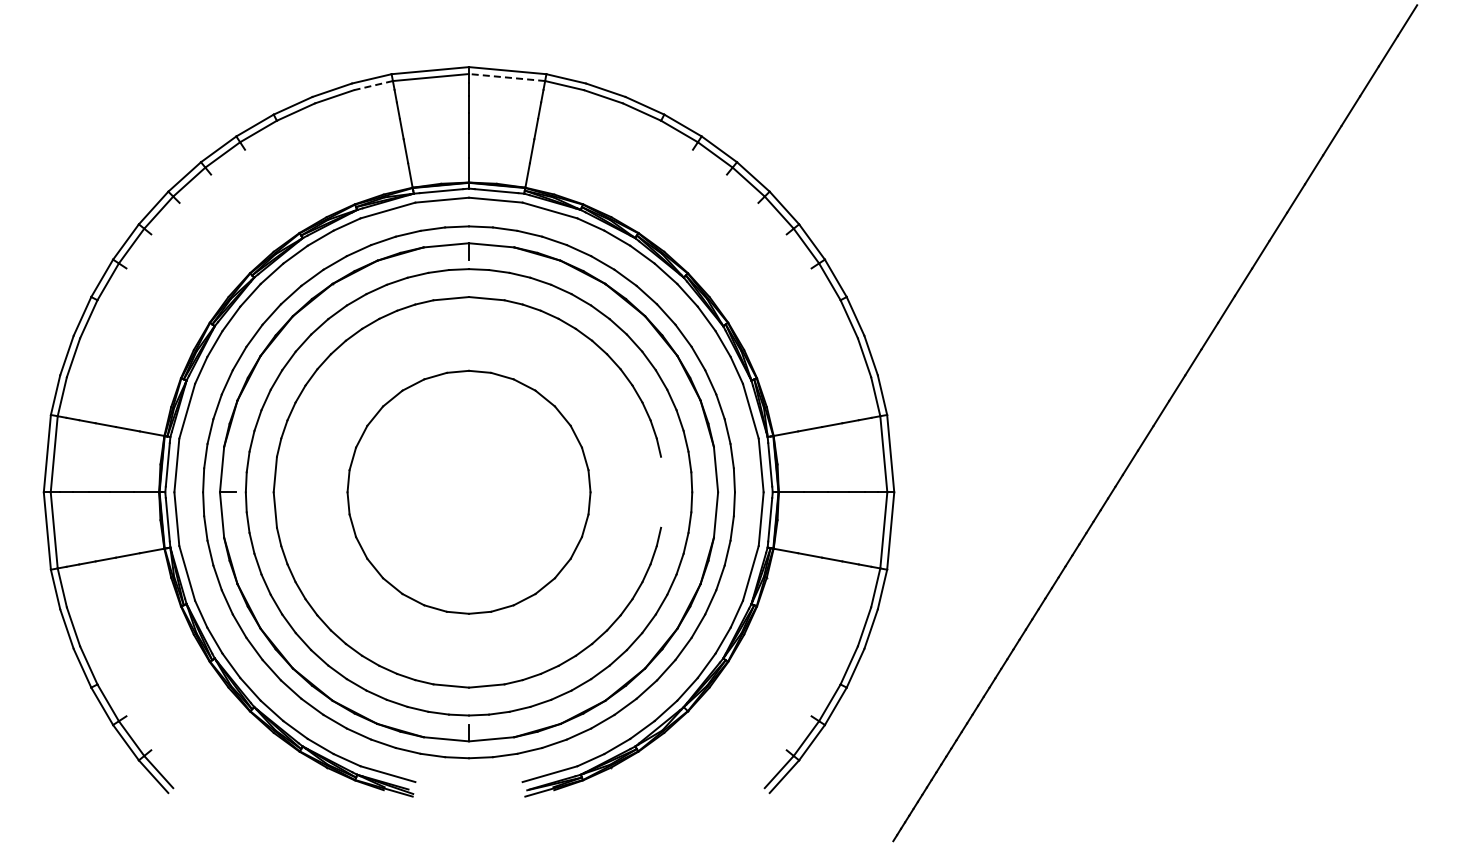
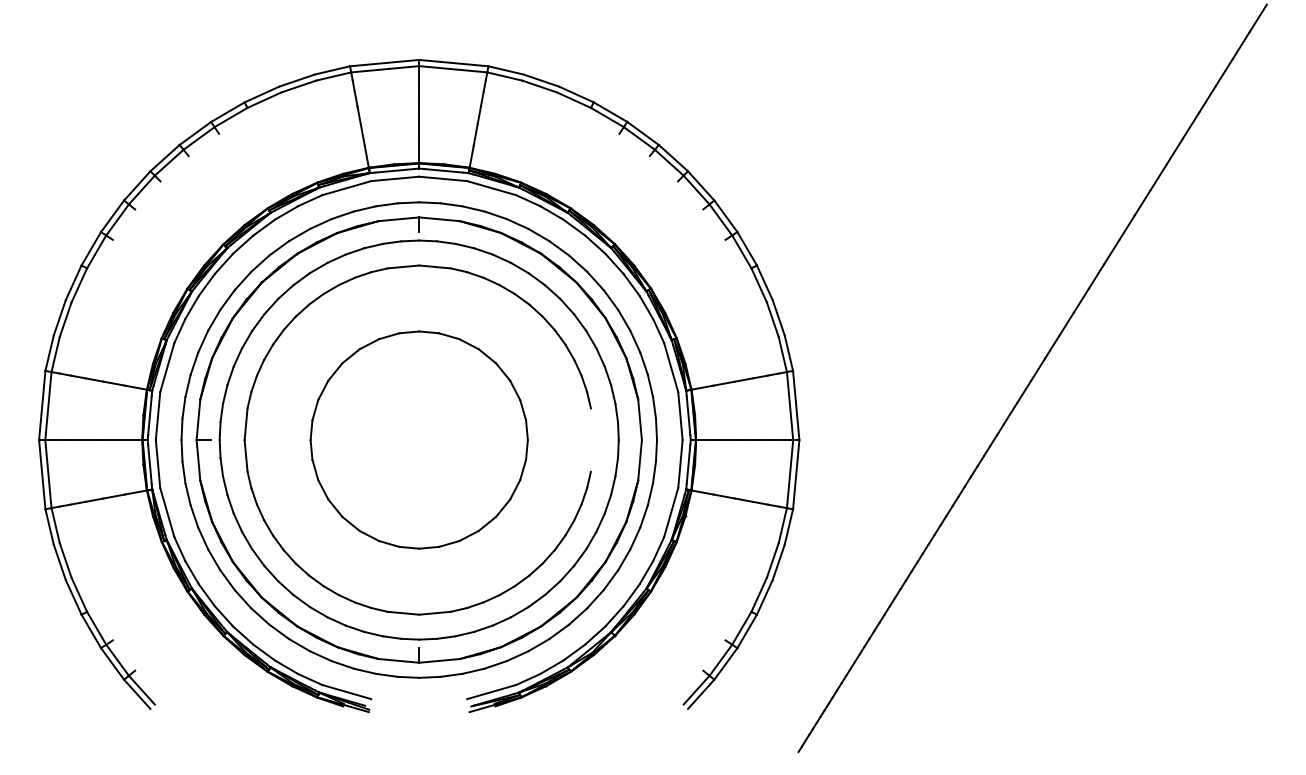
line: (506, 77) -> (452, 69), dashed -> solid
line: (372, 85) -> (332, 76), dashed -> solid

